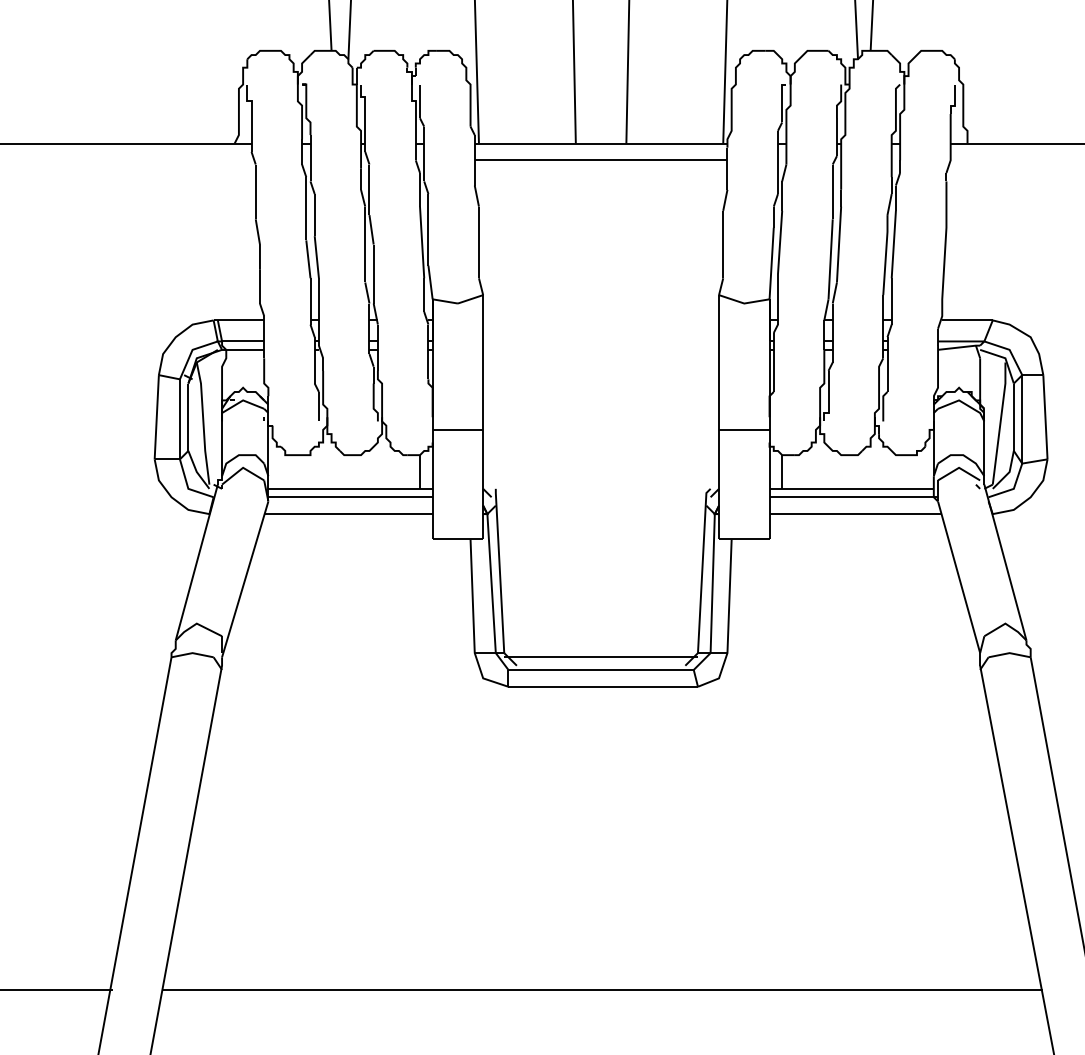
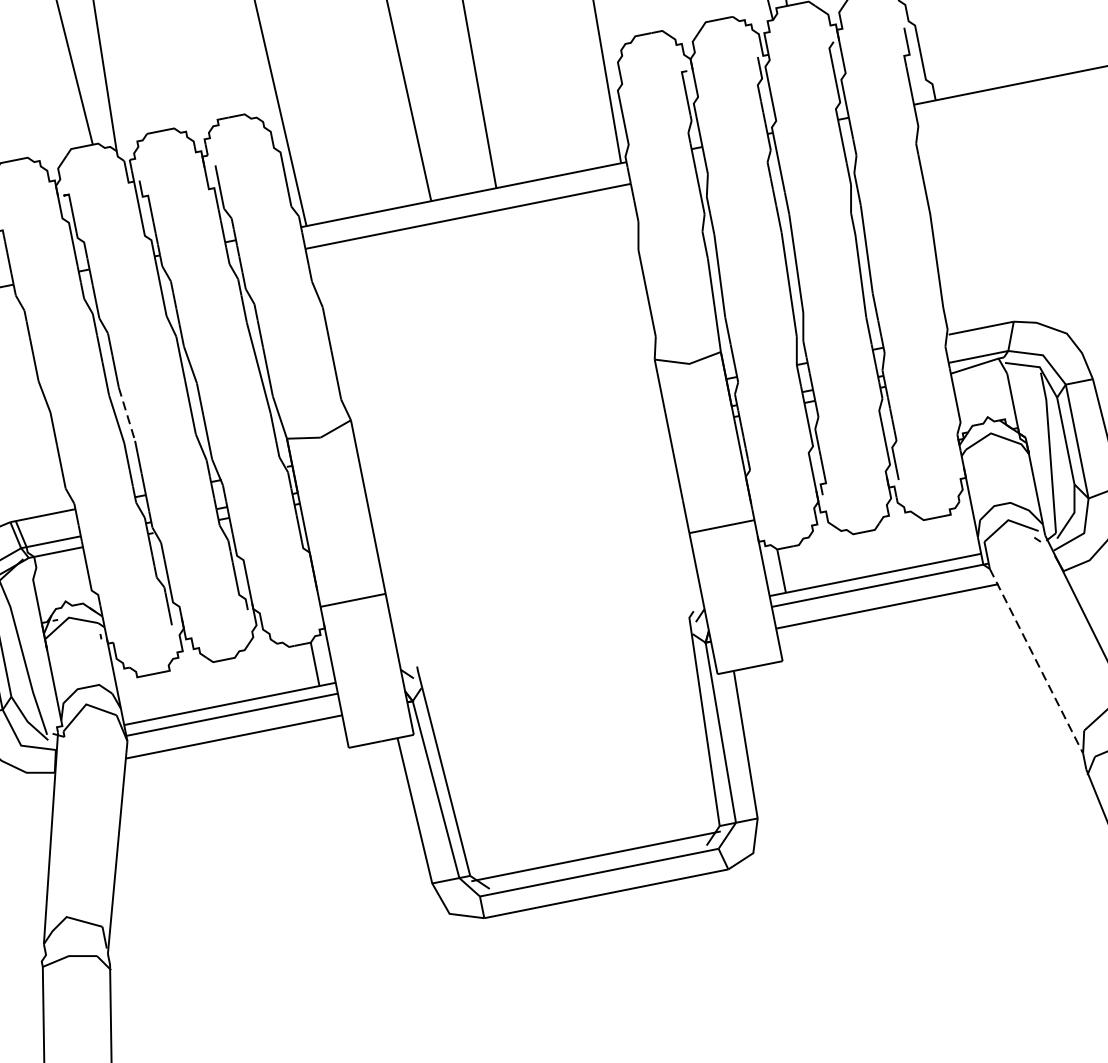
line: (316, 257) -> (126, 414), solid -> dashed
line: (959, 577) -> (1037, 661), solid -> dashed

